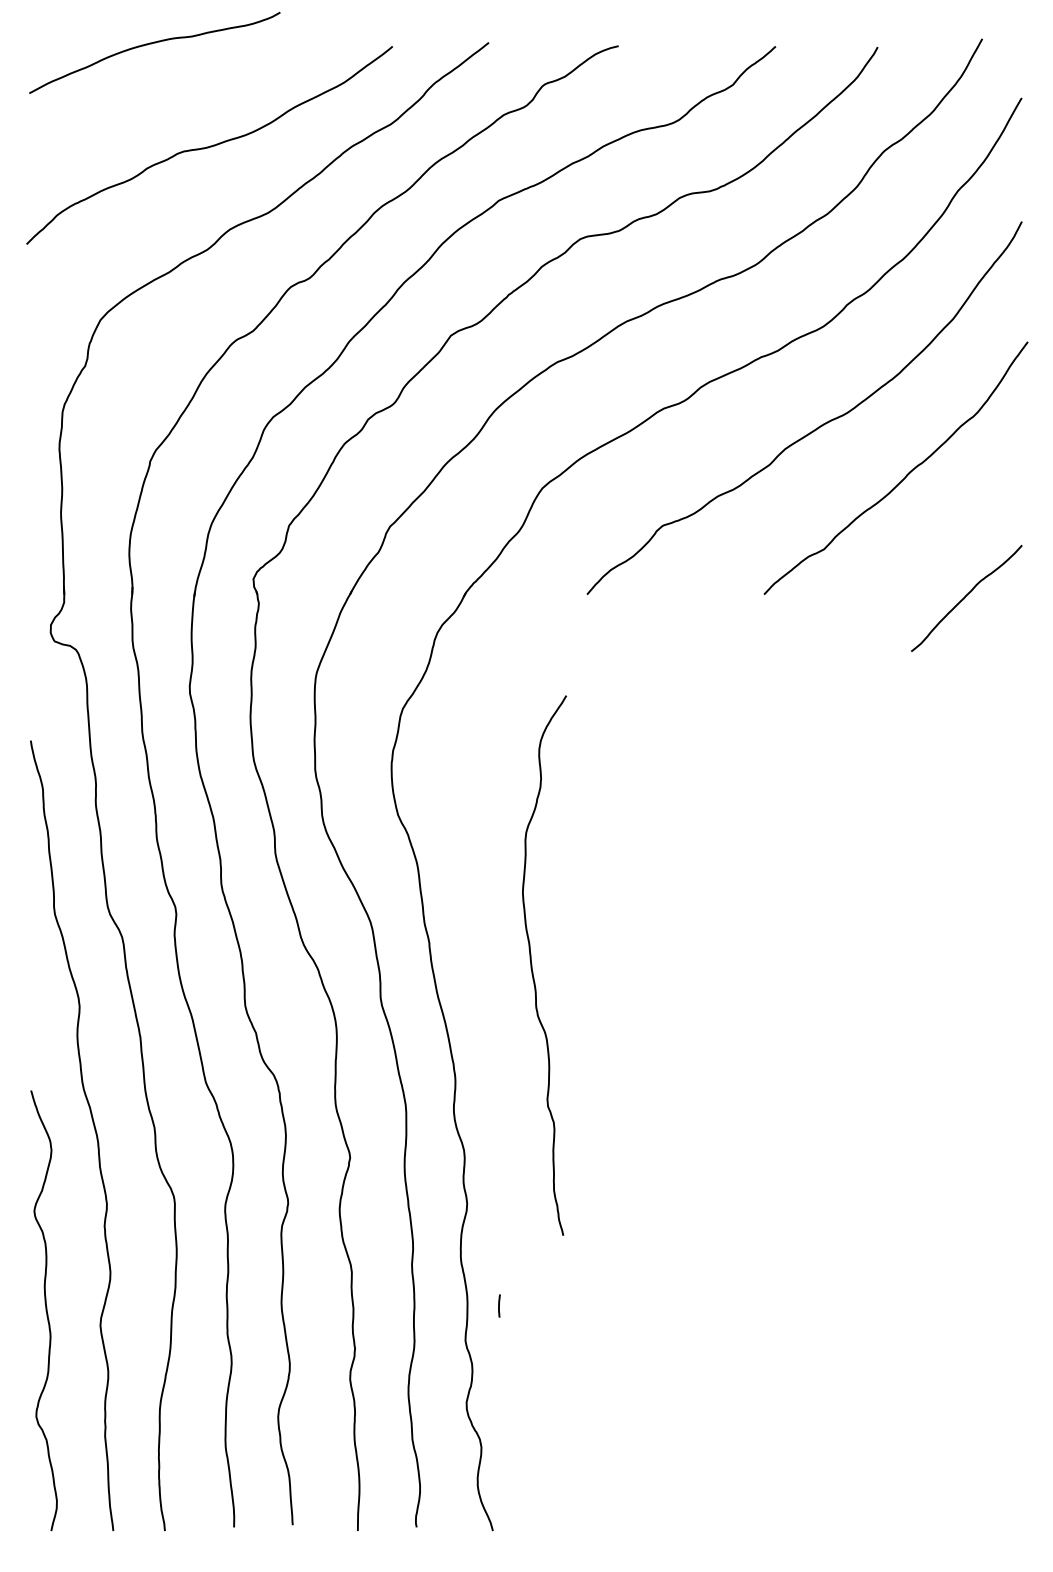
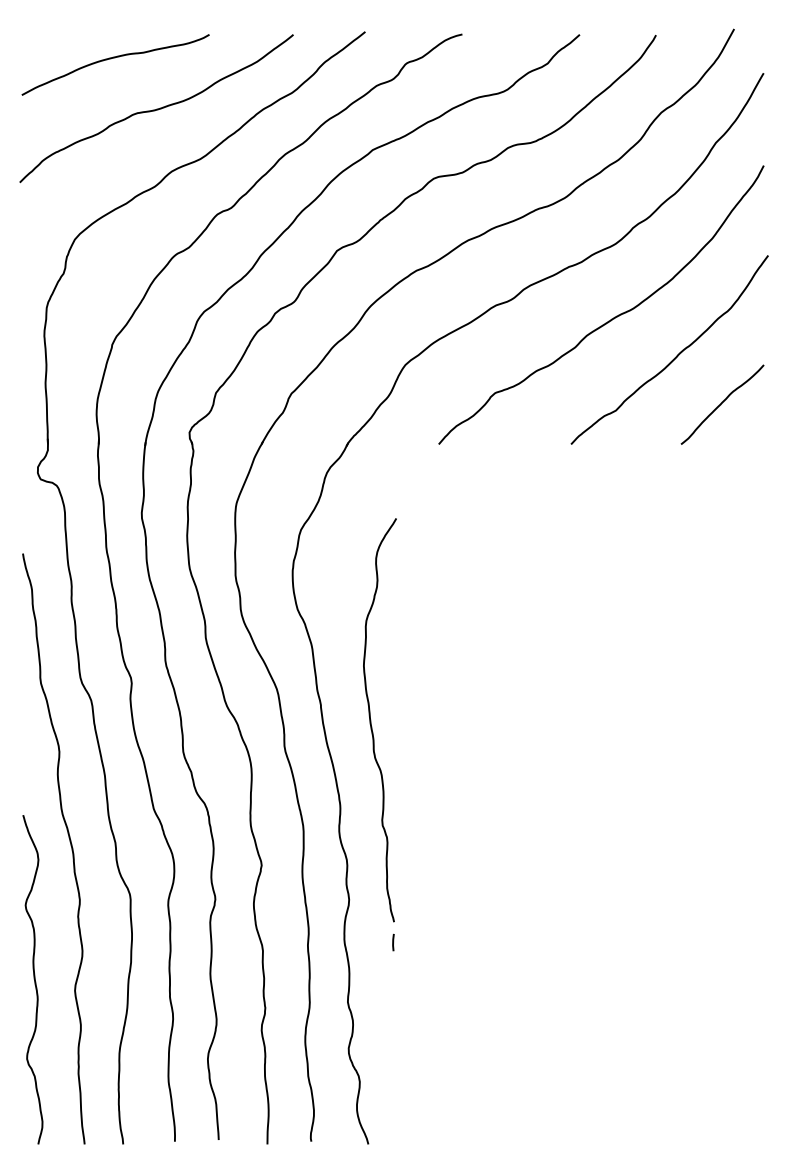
curve: (151, 44) -> (113, 58), moved
curve: (965, 598) -> (721, 404), moved
curve: (532, 965) -> (371, 720), moved
line: (499, 1305) -> (393, 942), moved

